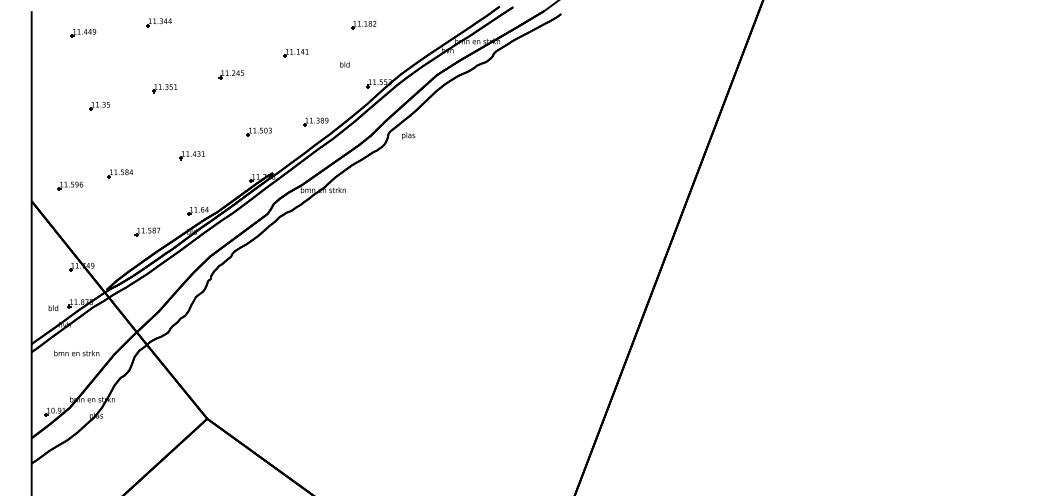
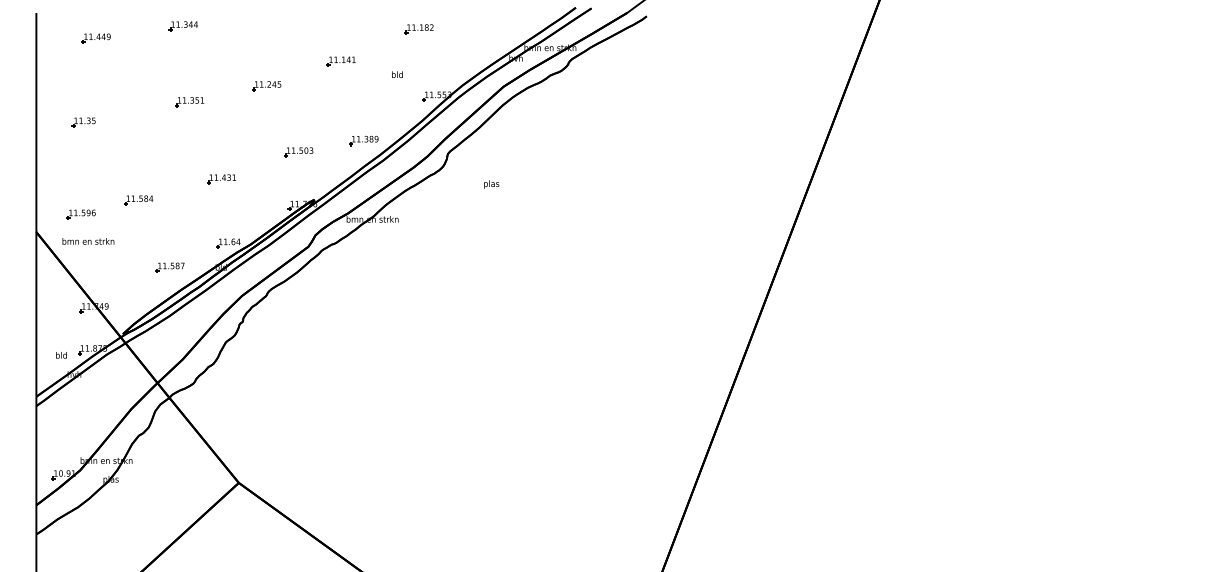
part: (99, 106) -> (83, 122), moved
text: (408, 135) -> (491, 183), moved
text: (76, 353) -> (88, 241), moved

